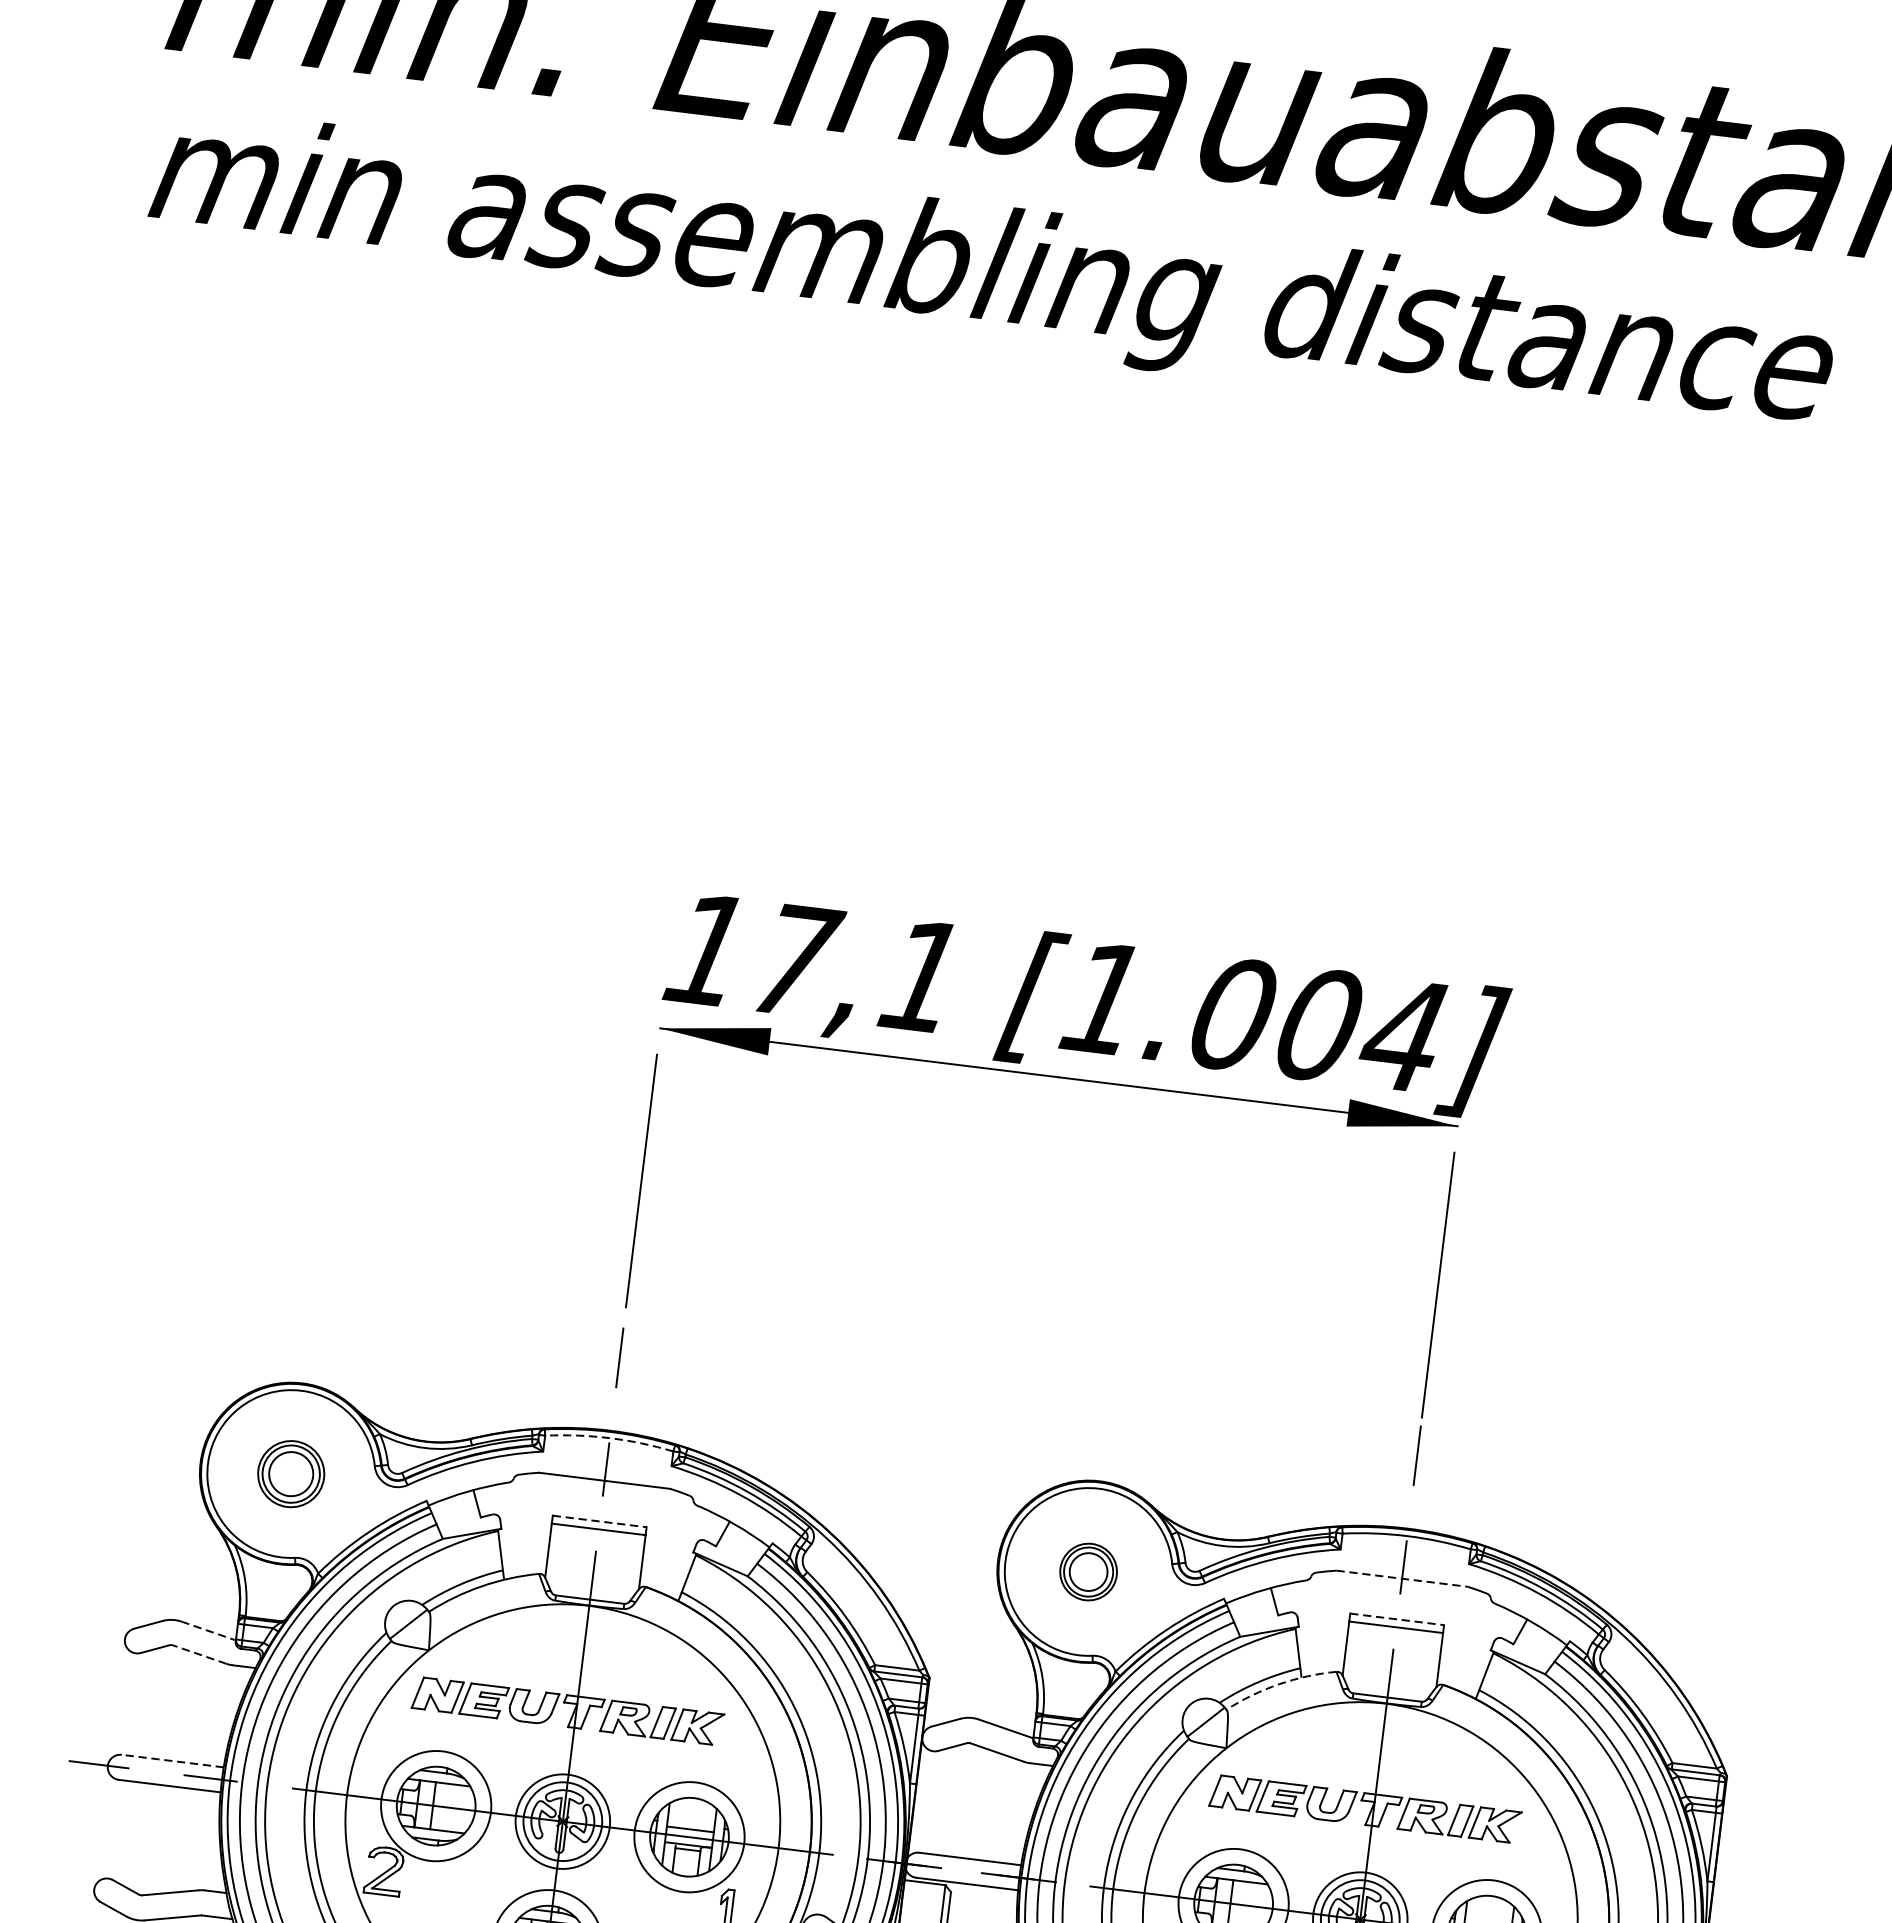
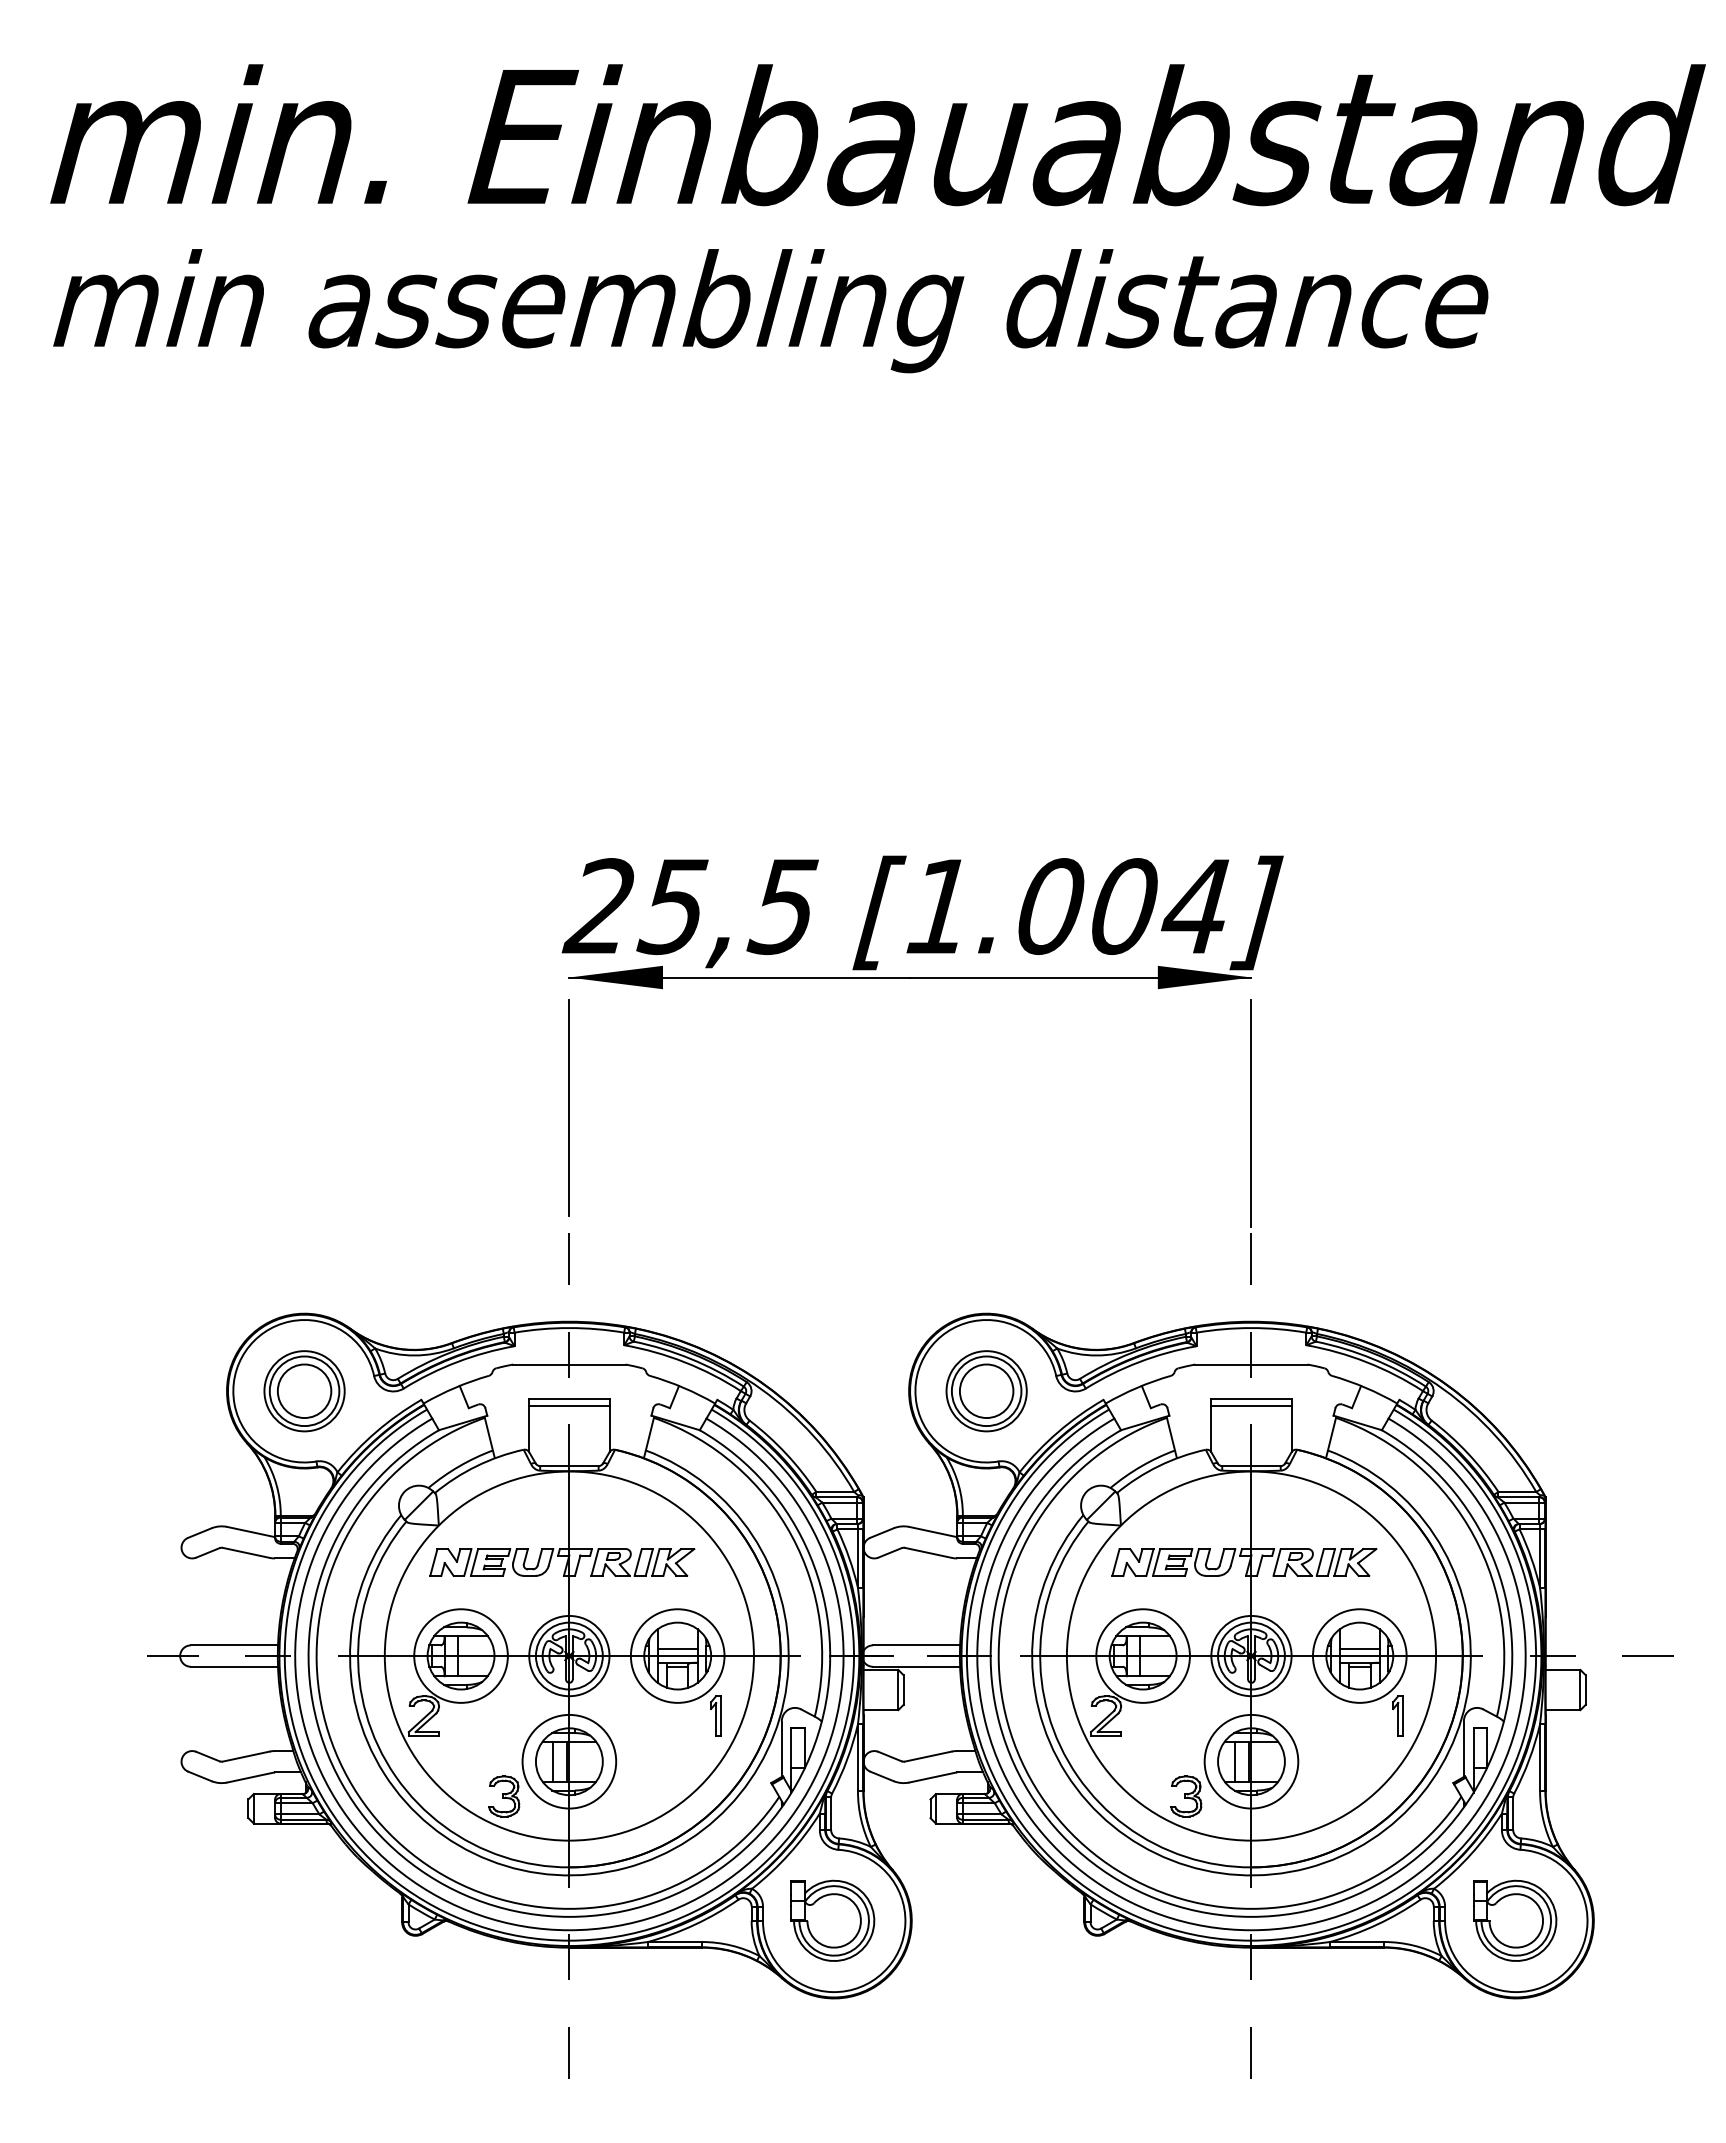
text: (810, 962) -> (689, 906), 17,1 -> 25,5
arc: (610, 1438) -> (569, 1328), dashed -> solid
part: (291, 1474) -> (304, 1391), size x1.43
line: (599, 1521) -> (569, 1399), dashed -> solid
part: (1088, 1572) -> (986, 1391), size x1.67
line: (1402, 1578) -> (1251, 1364), dashed -> solid
line: (1397, 1619) -> (1251, 1399), dashed -> solid
line: (207, 1630) -> (250, 1531), dashed -> solid
line: (200, 1654) -> (246, 1552), dashed -> solid
arc: (1278, 1684) -> (1158, 1466), dashed -> solid
line: (172, 1761) -> (234, 1645), dashed -> solid

